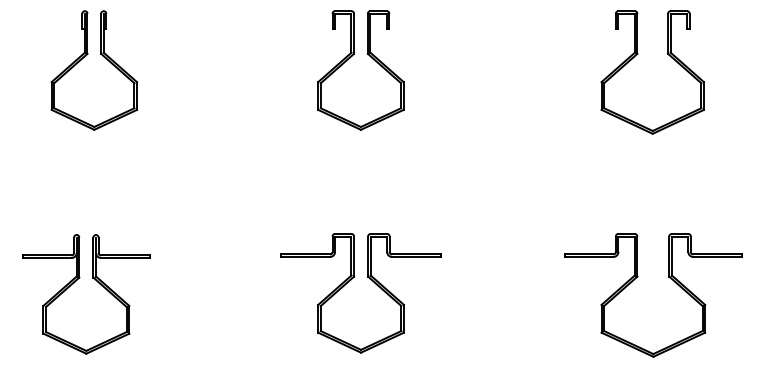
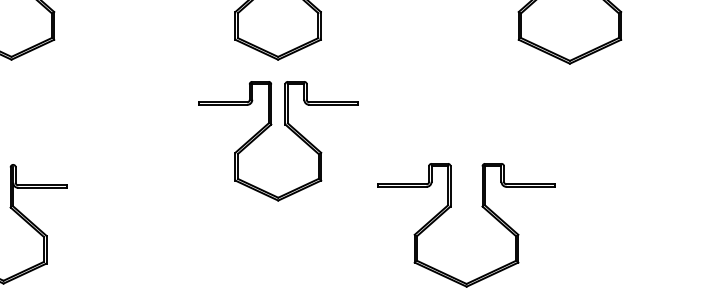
part: (669, 278) -> (482, 208), moved
part: (350, 281) -> (267, 129), moved

